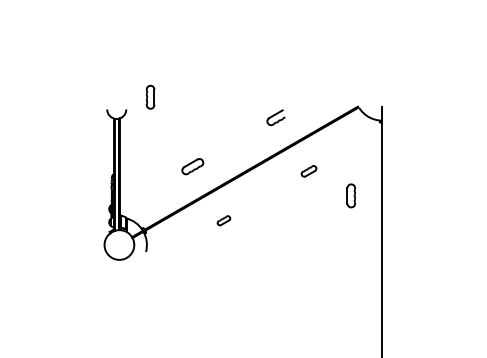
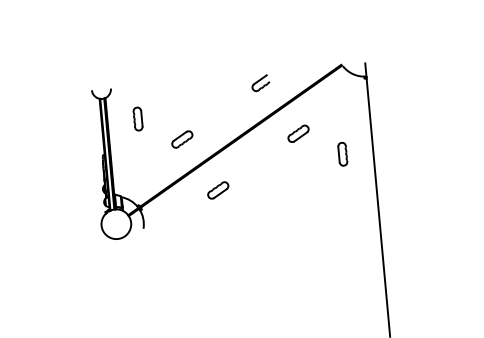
part: (150, 96) -> (137, 118), moved
part: (308, 170) -> (297, 132), size x1.43
part: (223, 220) -> (217, 190), size x1.67

